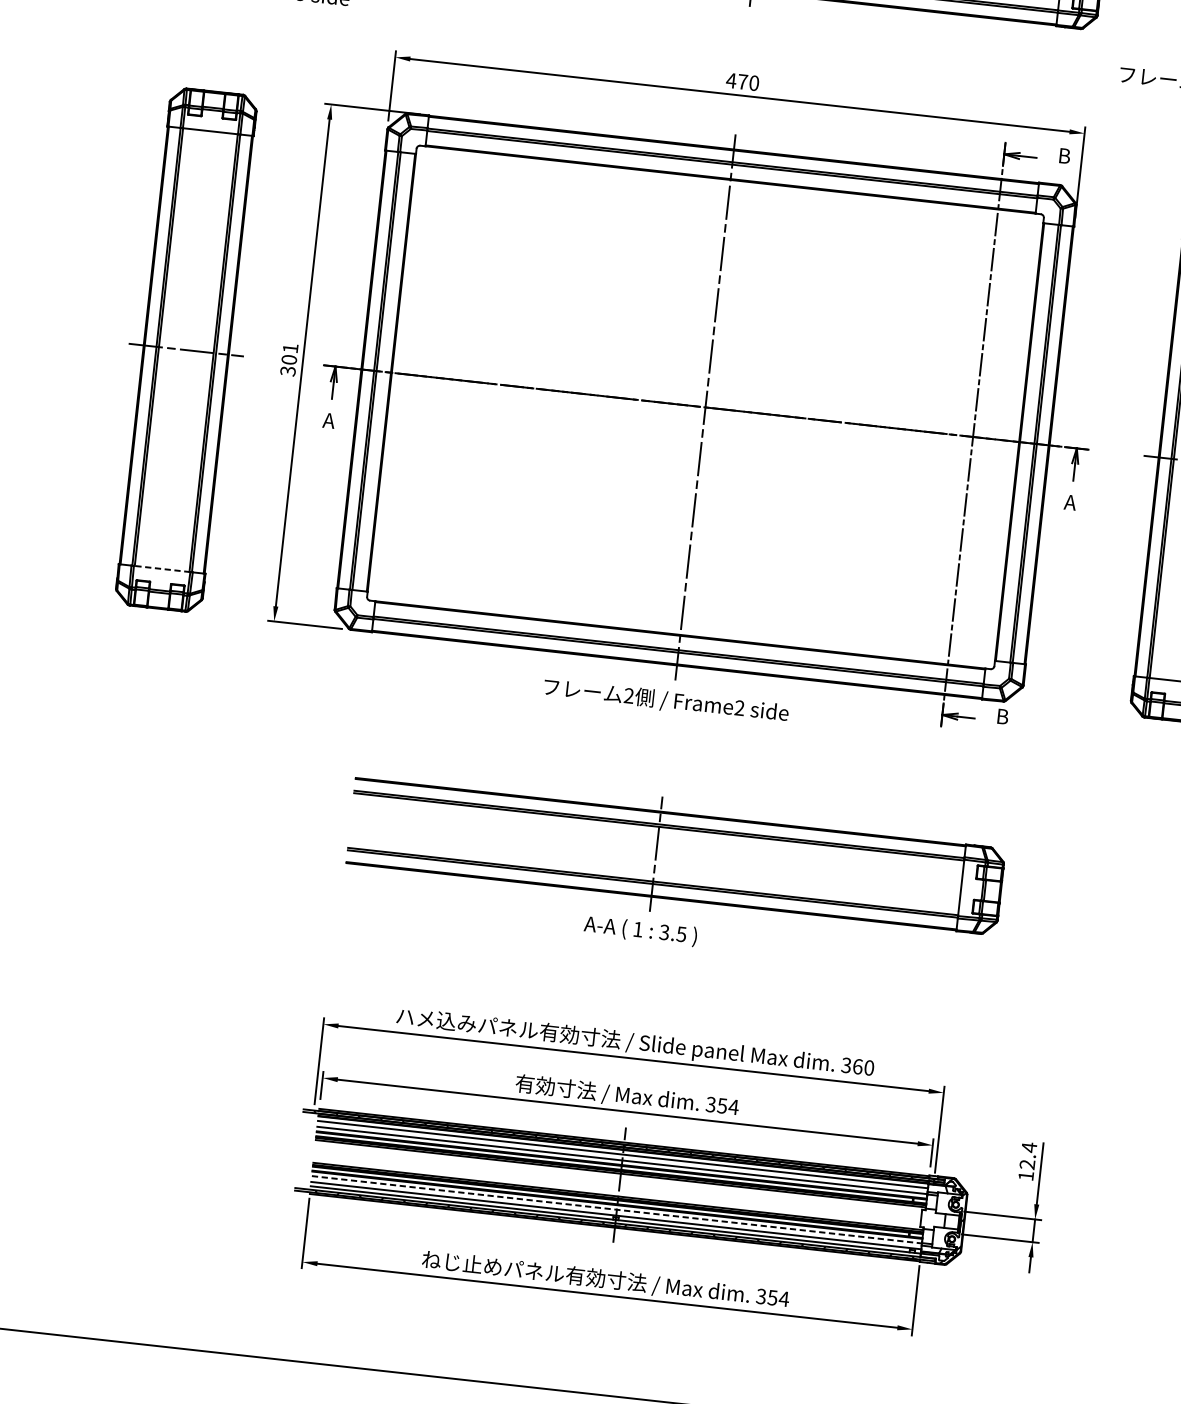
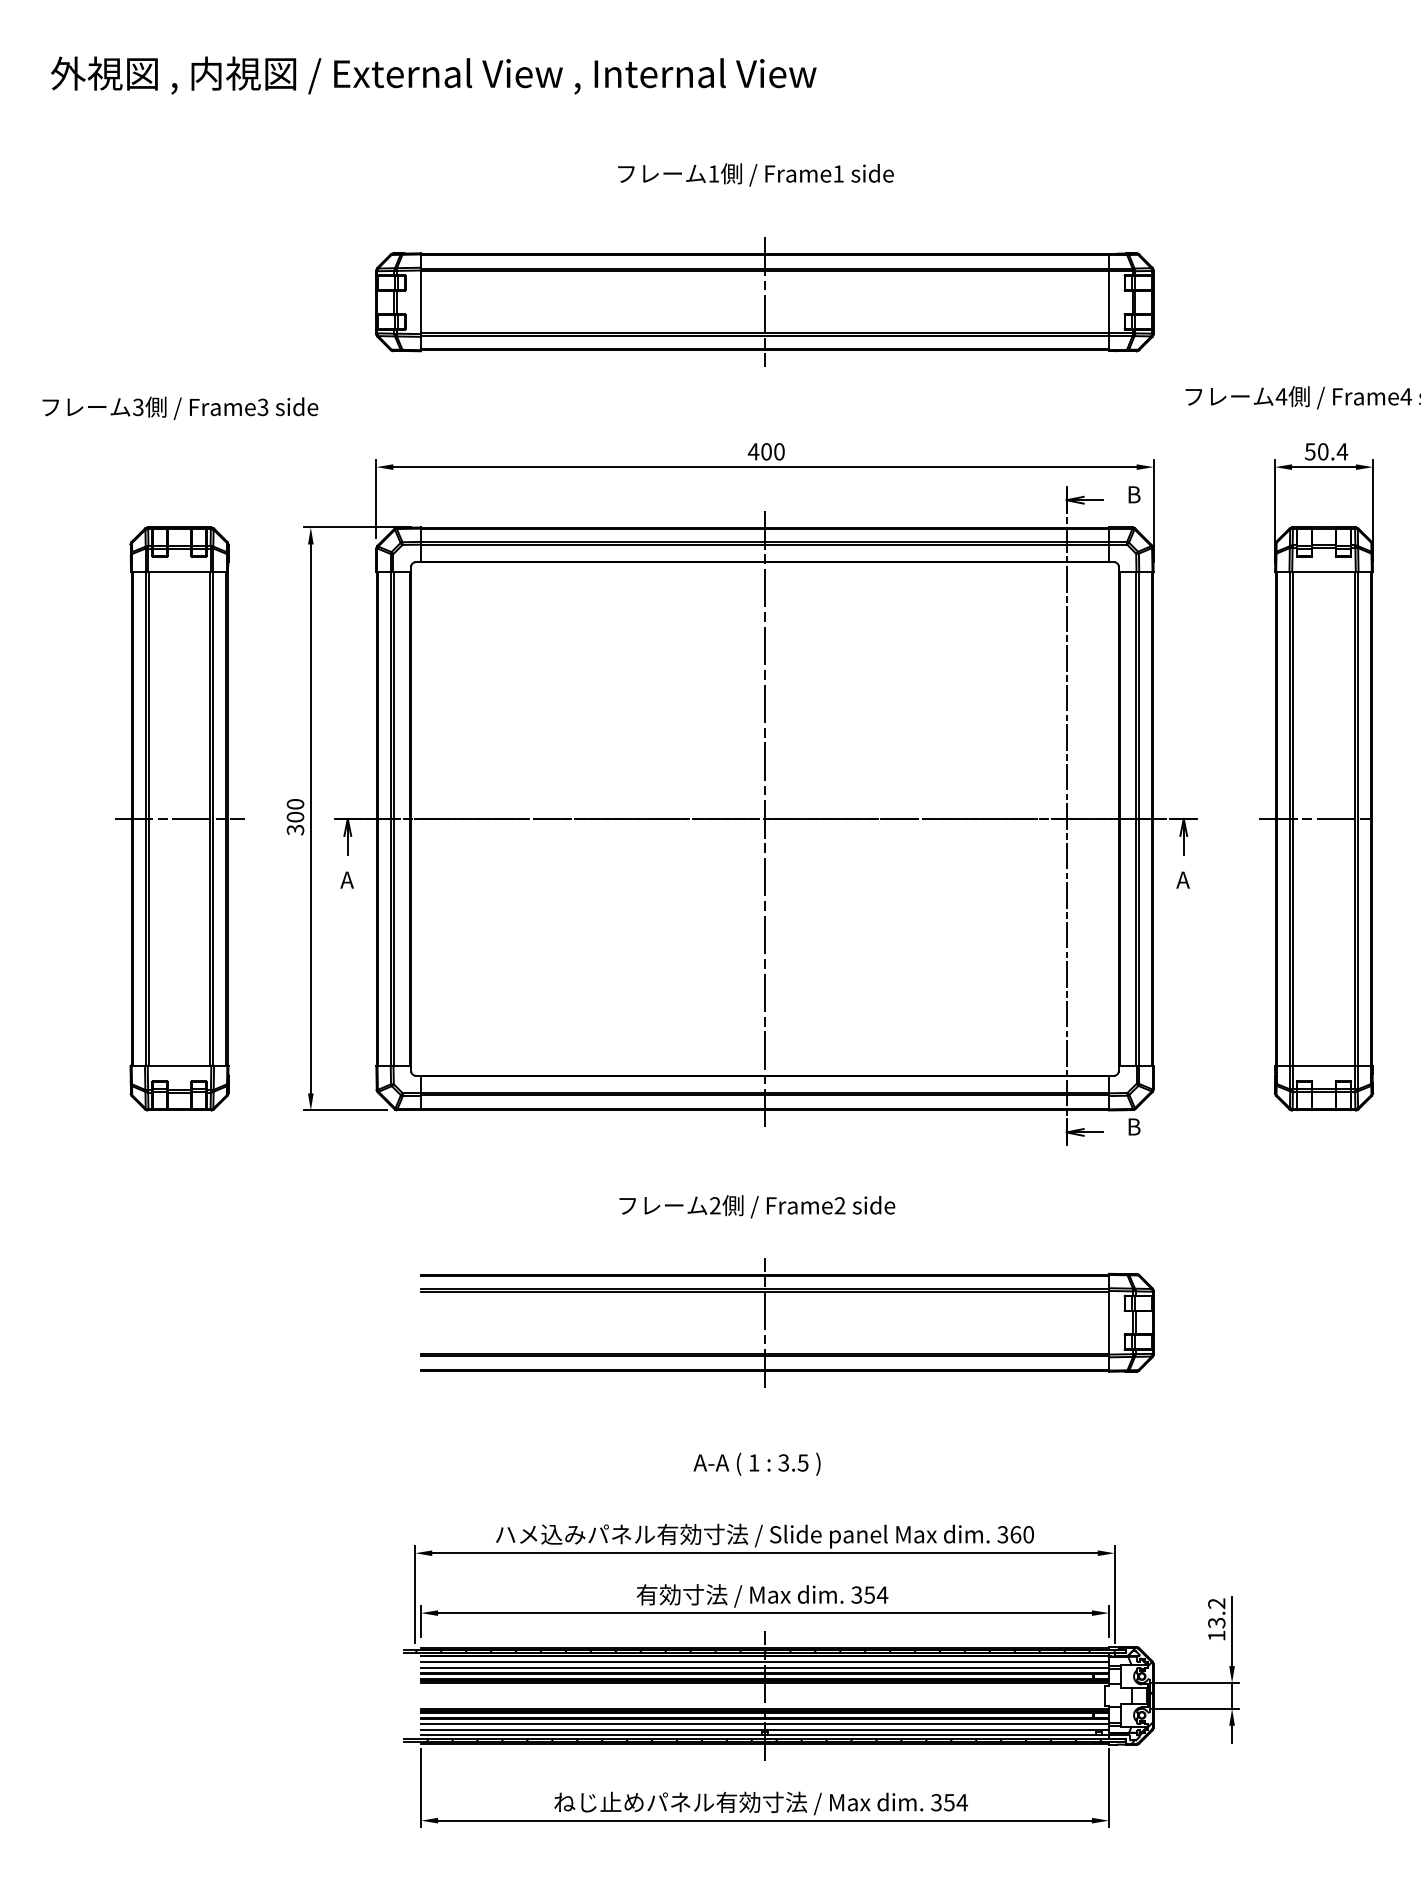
text: (742, 81) -> (766, 451), 470 -> 400
text: (290, 348) -> (295, 804), 301 -> 300
line: (162, 568) -> (179, 1065), dashed -> solid
text: (666, 700) -> (757, 1206), moved
text: (640, 930) -> (756, 1463), moved
text: (1028, 1156) -> (1216, 1613), 12.4 -> 13.2
line: (617, 1209) -> (765, 1723), dashed -> solid

